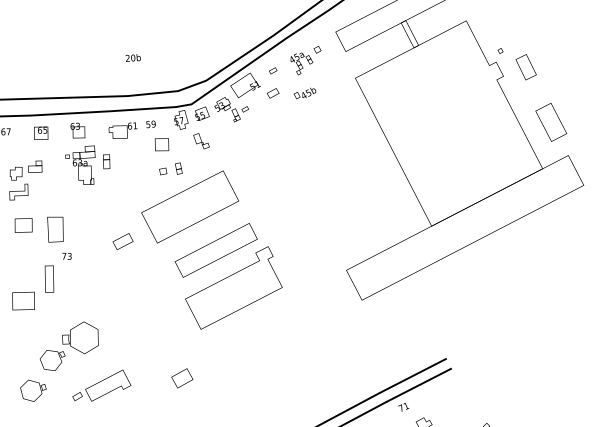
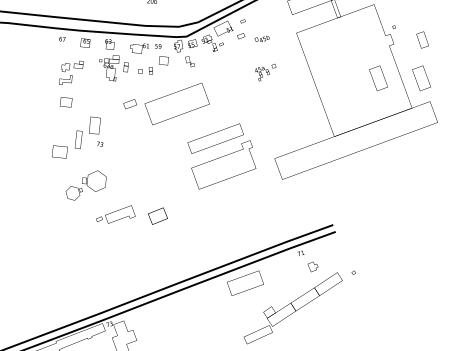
text: (306, 60) -> (265, 72), moved
part: (525, 66) -> (422, 39), moved
part: (486, 130) -> (378, 78), added
part: (170, 169) -> (145, 70), moved
text: (59, 237) -> (96, 131), moved
part: (122, 242) -> (129, 104), moved
part: (228, 275) -> (221, 156), moved
part: (181, 377) -> (157, 215), size x1.4
part: (100, 386) -> (115, 214), moved
part: (32, 390) -> (58, 211), removed

